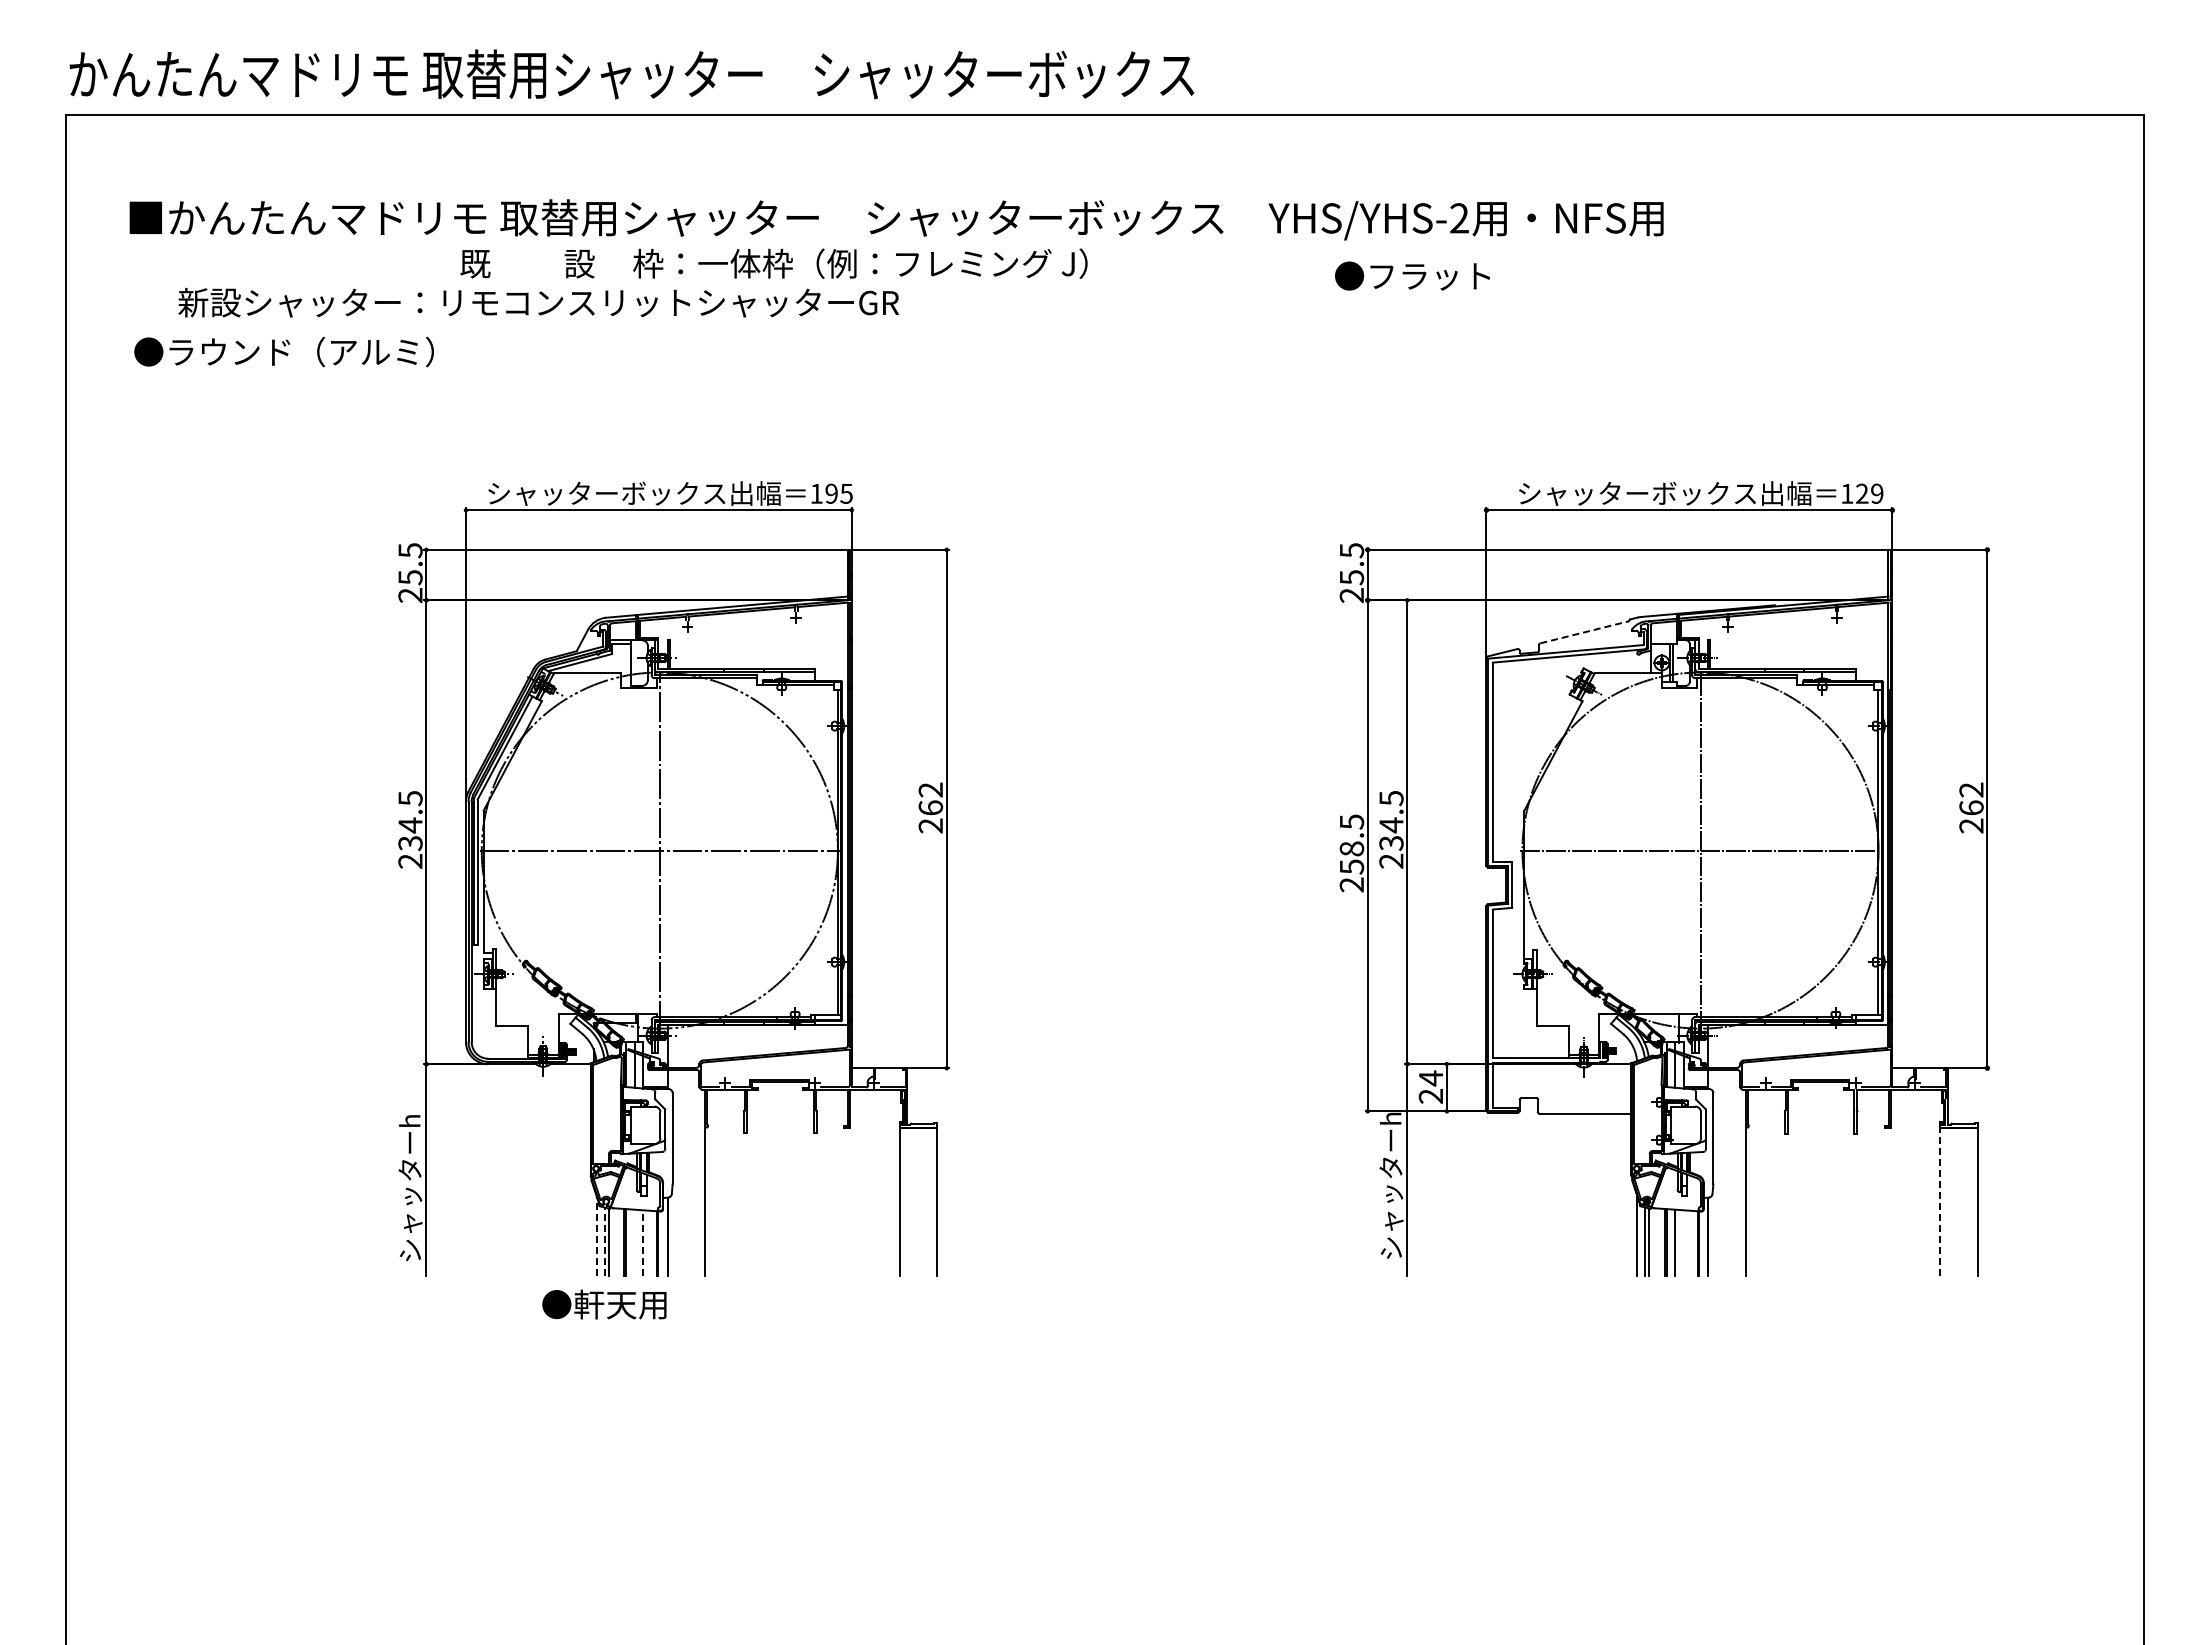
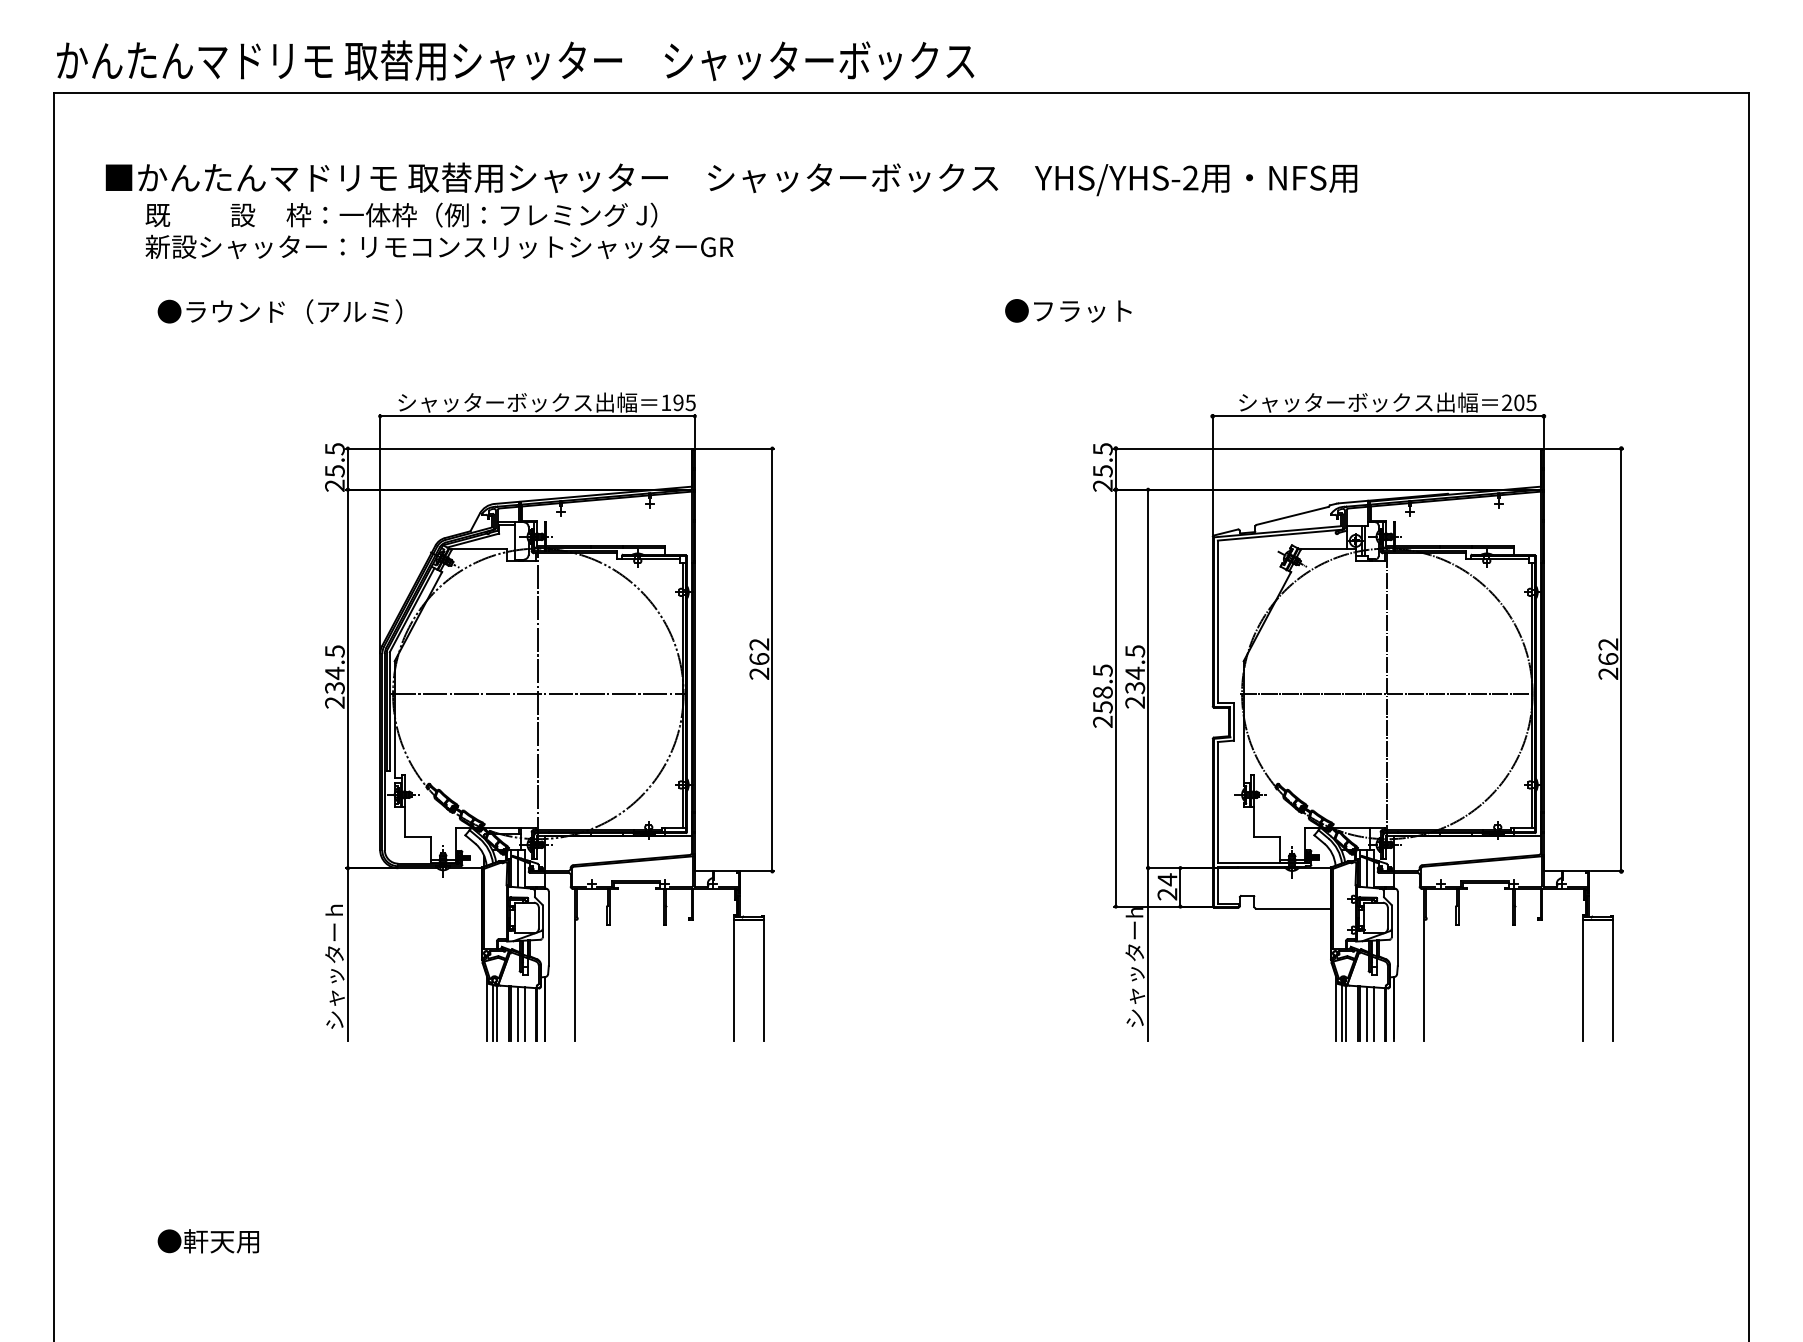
text: (773, 263) -> (401, 214), moved
text: (1412, 275) -> (1068, 310), moved
text: (283, 351) -> (279, 311), moved
text: (1862, 493) -> (1519, 402), 129 -> 205
line: (1585, 632) -> (1293, 515), dashed -> solid
text: (409, 1117) -> (334, 911), シャッターh -> シャッターｈ
line: (1940, 1201) -> (1583, 980), dashed -> solid
line: (596, 1236) -> (486, 1008), dashed -> solid
line: (604, 1241) -> (493, 1012), dashed -> solid
line: (634, 1242) -> (517, 1013), added
line: (1683, 1242) -> (1373, 1013), added
line: (643, 1243) -> (525, 1014), dashed -> solid
text: (604, 1304) -> (208, 1241), moved

